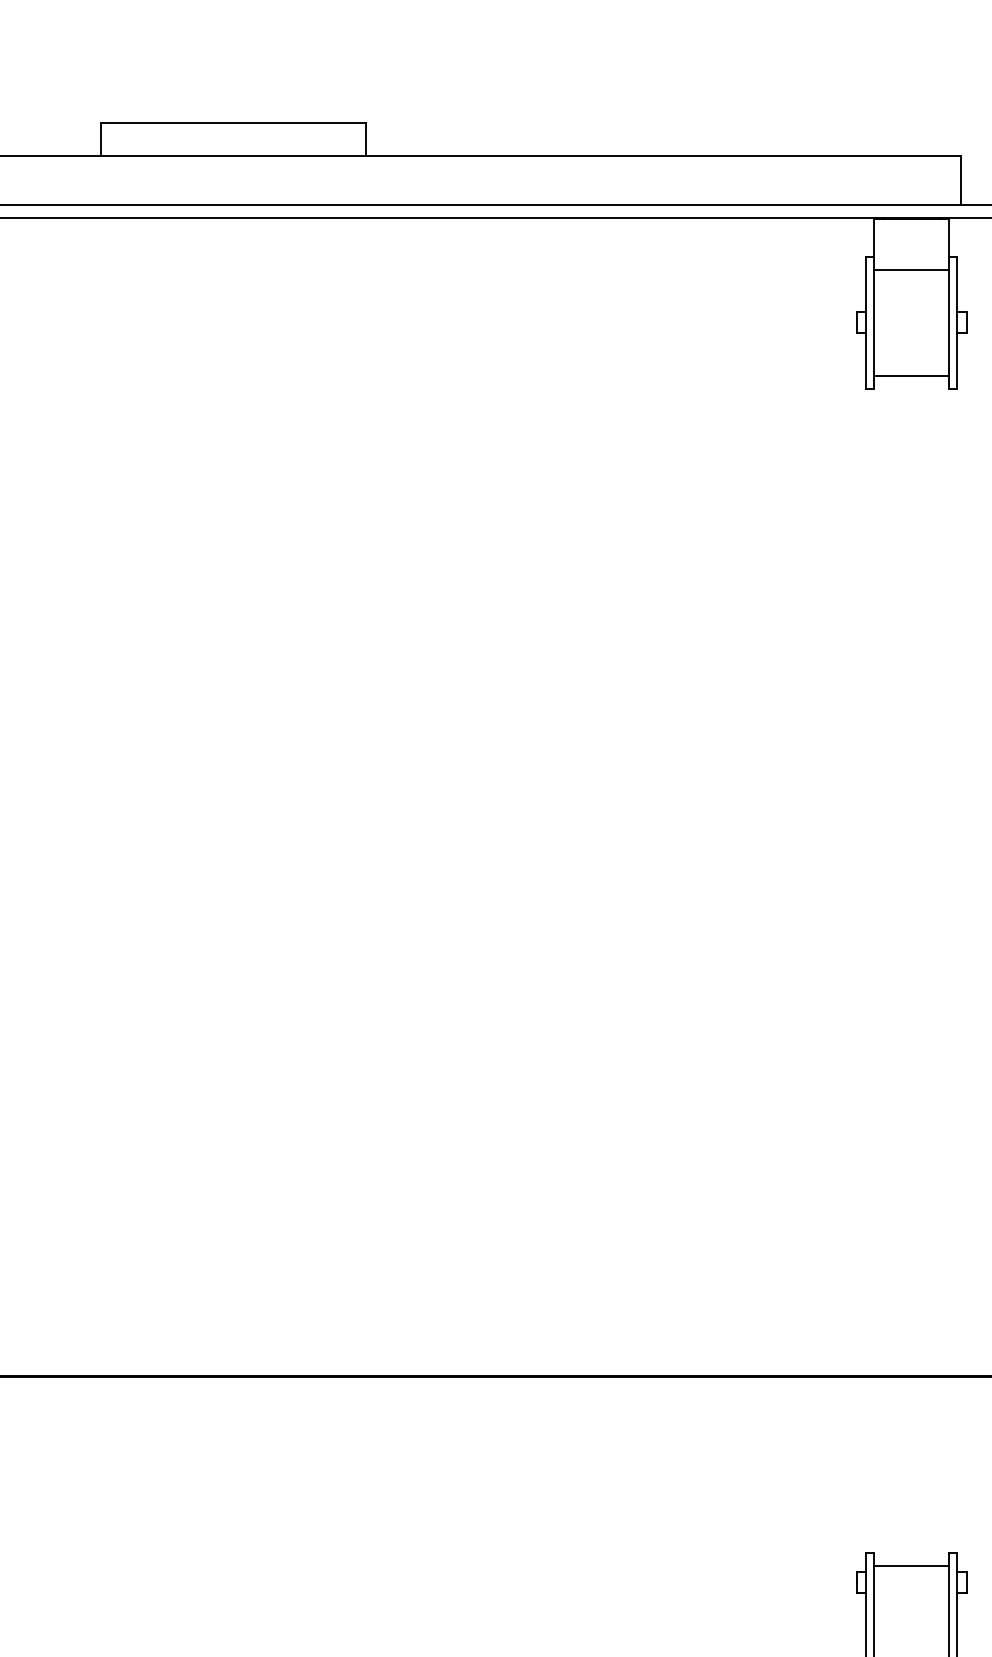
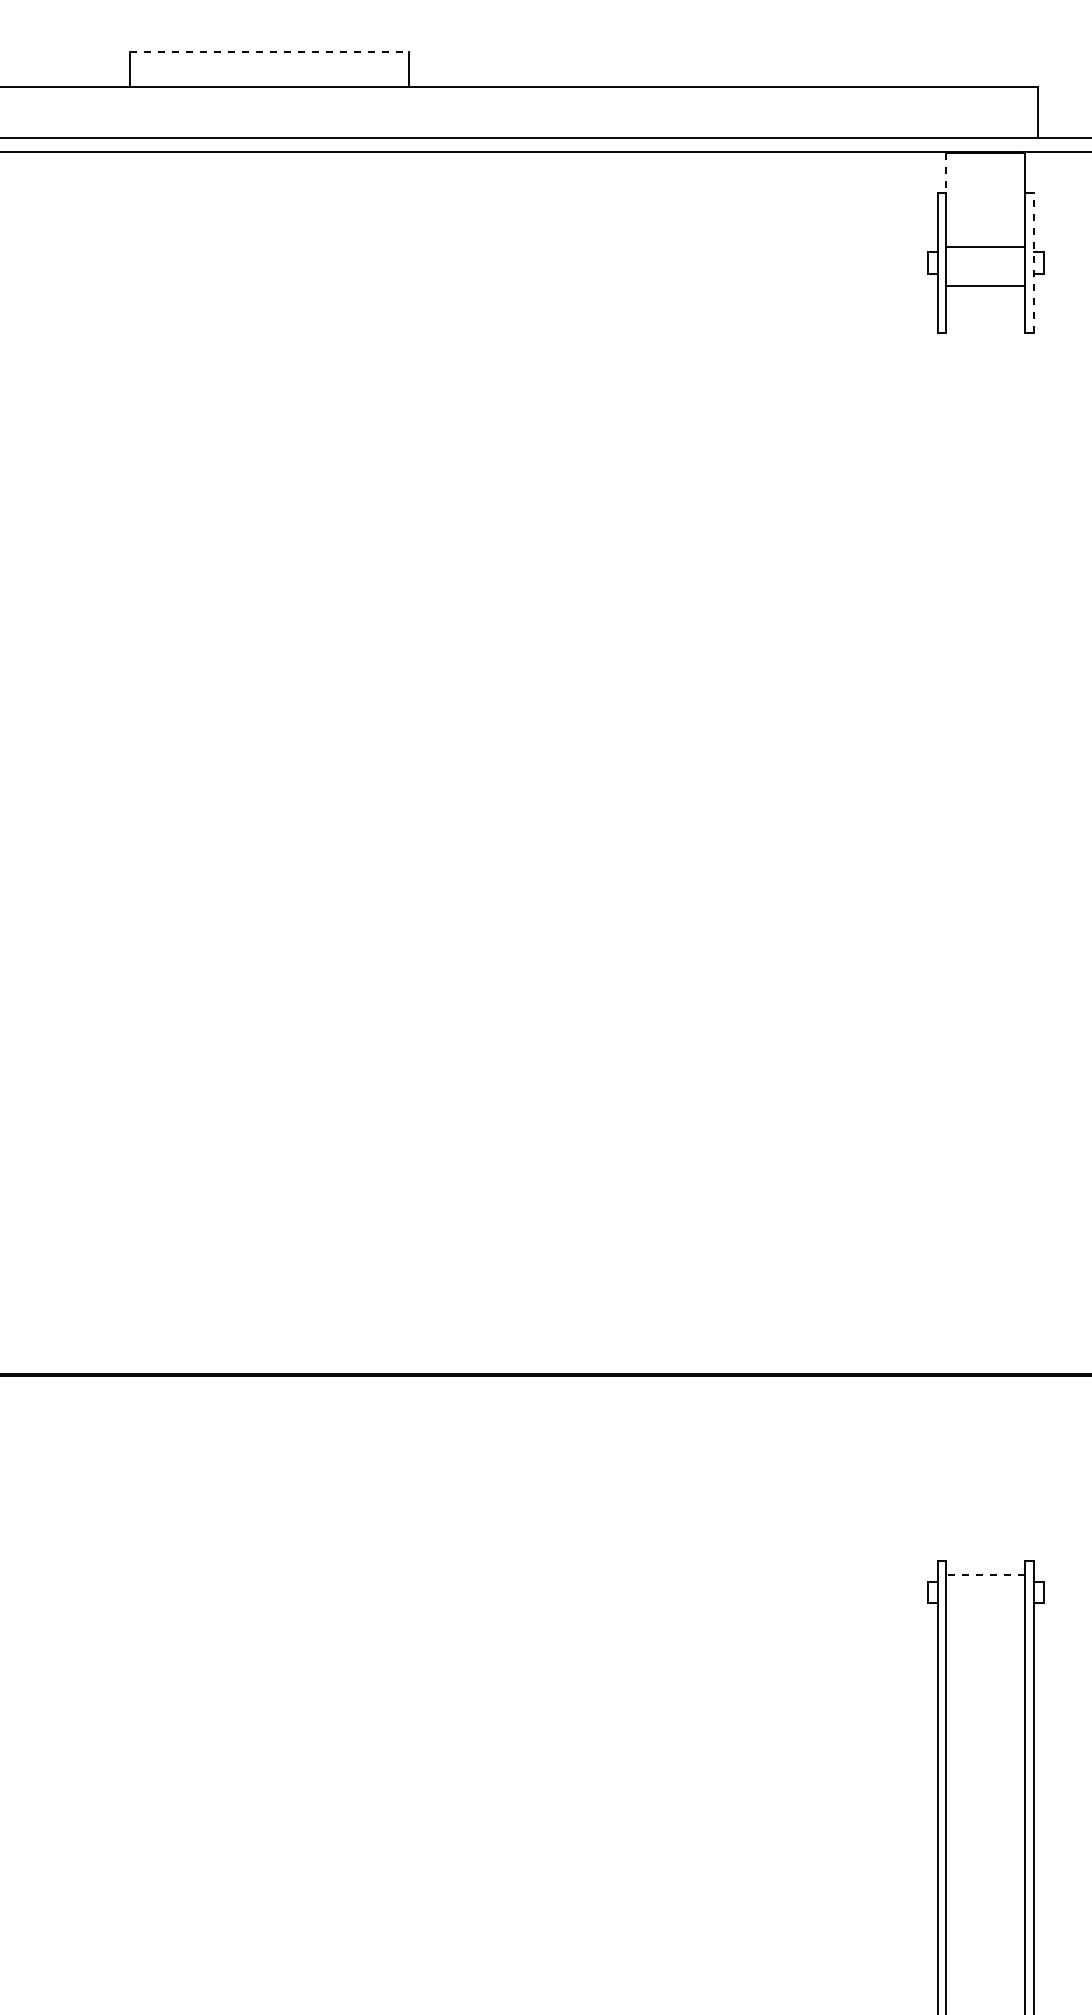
line: (233, 122) -> (269, 51), solid -> dashed
line: (874, 237) -> (946, 172), solid -> dashed
line: (911, 269) -> (985, 246), moved
line: (956, 322) -> (1033, 262), solid -> dashed
line: (911, 375) -> (985, 285), moved
line: (911, 1566) -> (985, 1575), solid -> dashed

